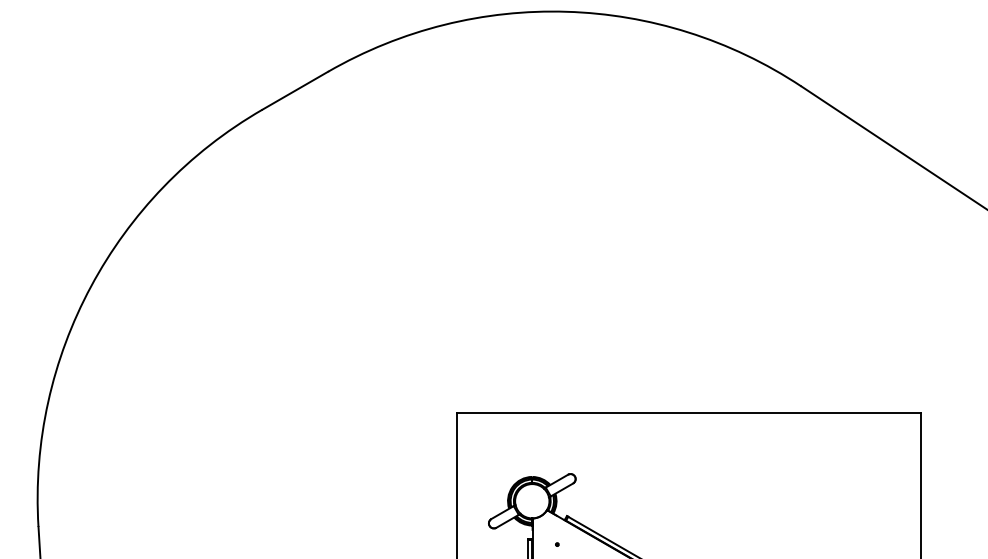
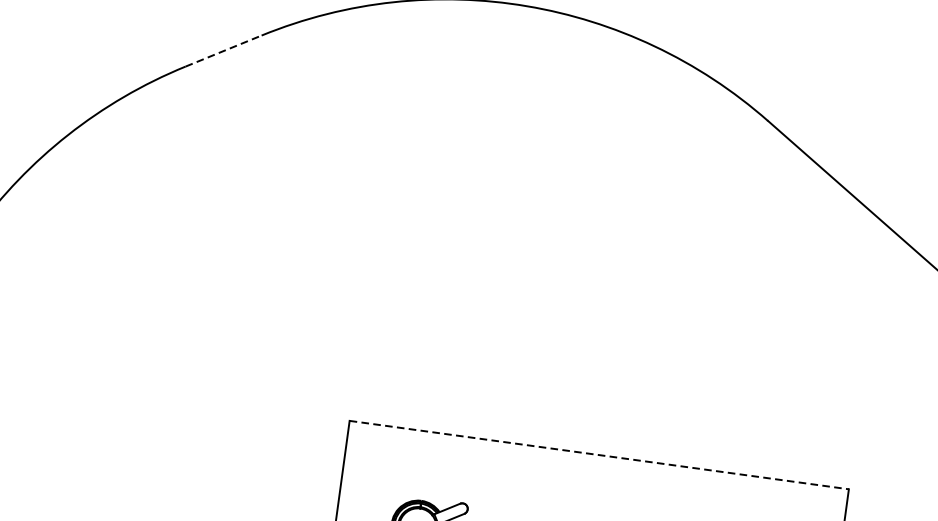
line: (295, 90) -> (223, 50), solid -> dashed
line: (689, 412) -> (599, 454), solid -> dashed

